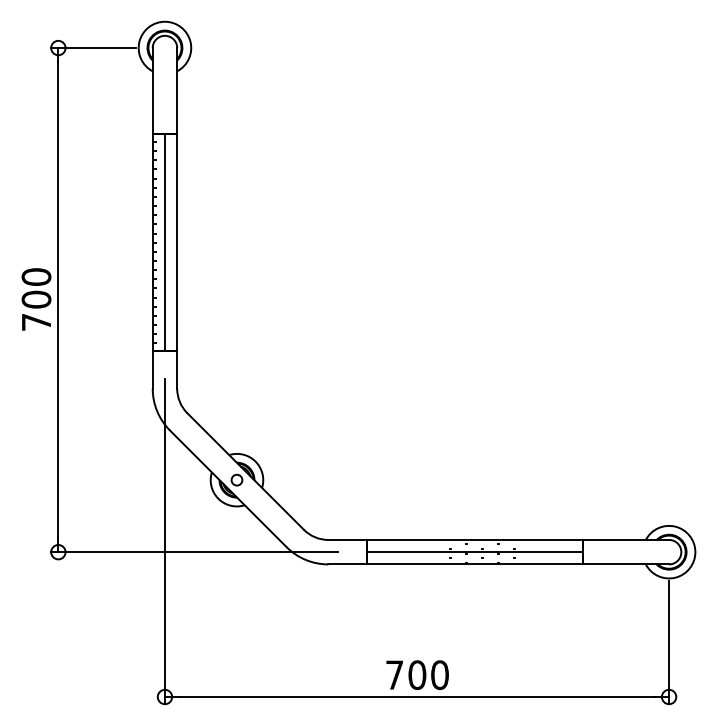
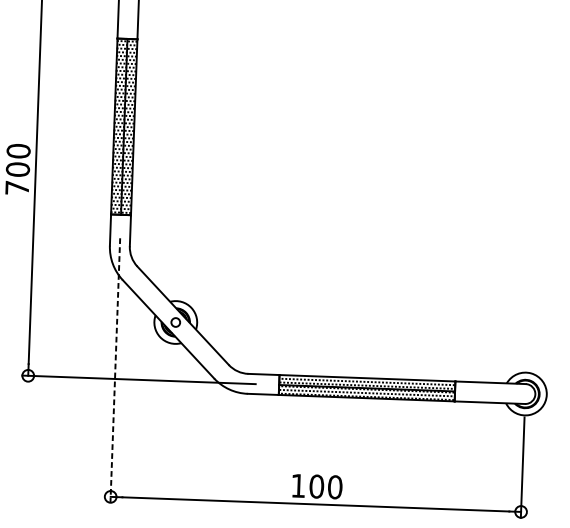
line: (164, 542) -> (114, 371), solid -> dashed
text: (394, 674) -> (298, 485), 700 -> 100

